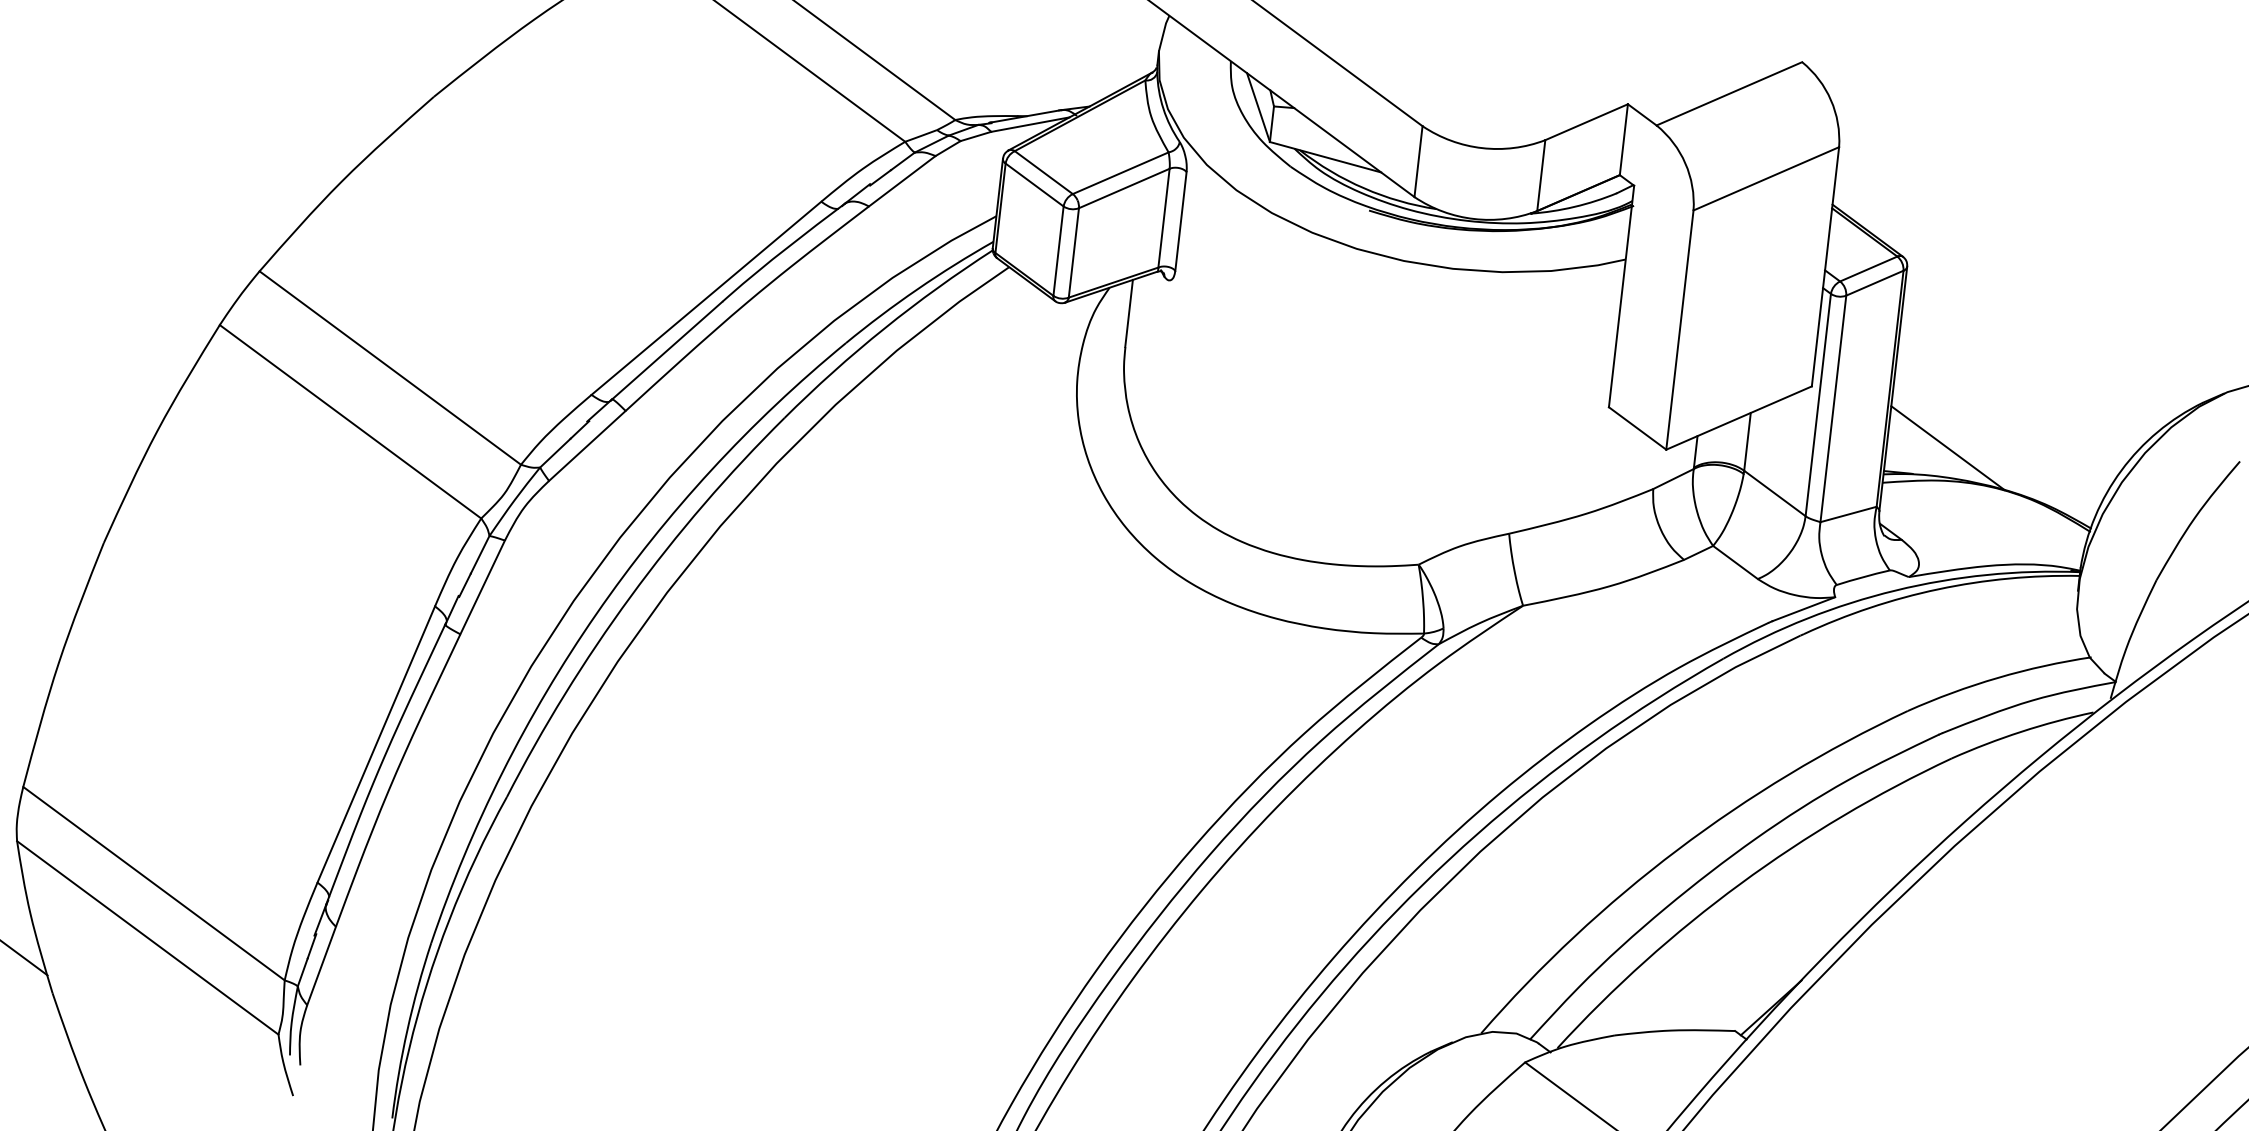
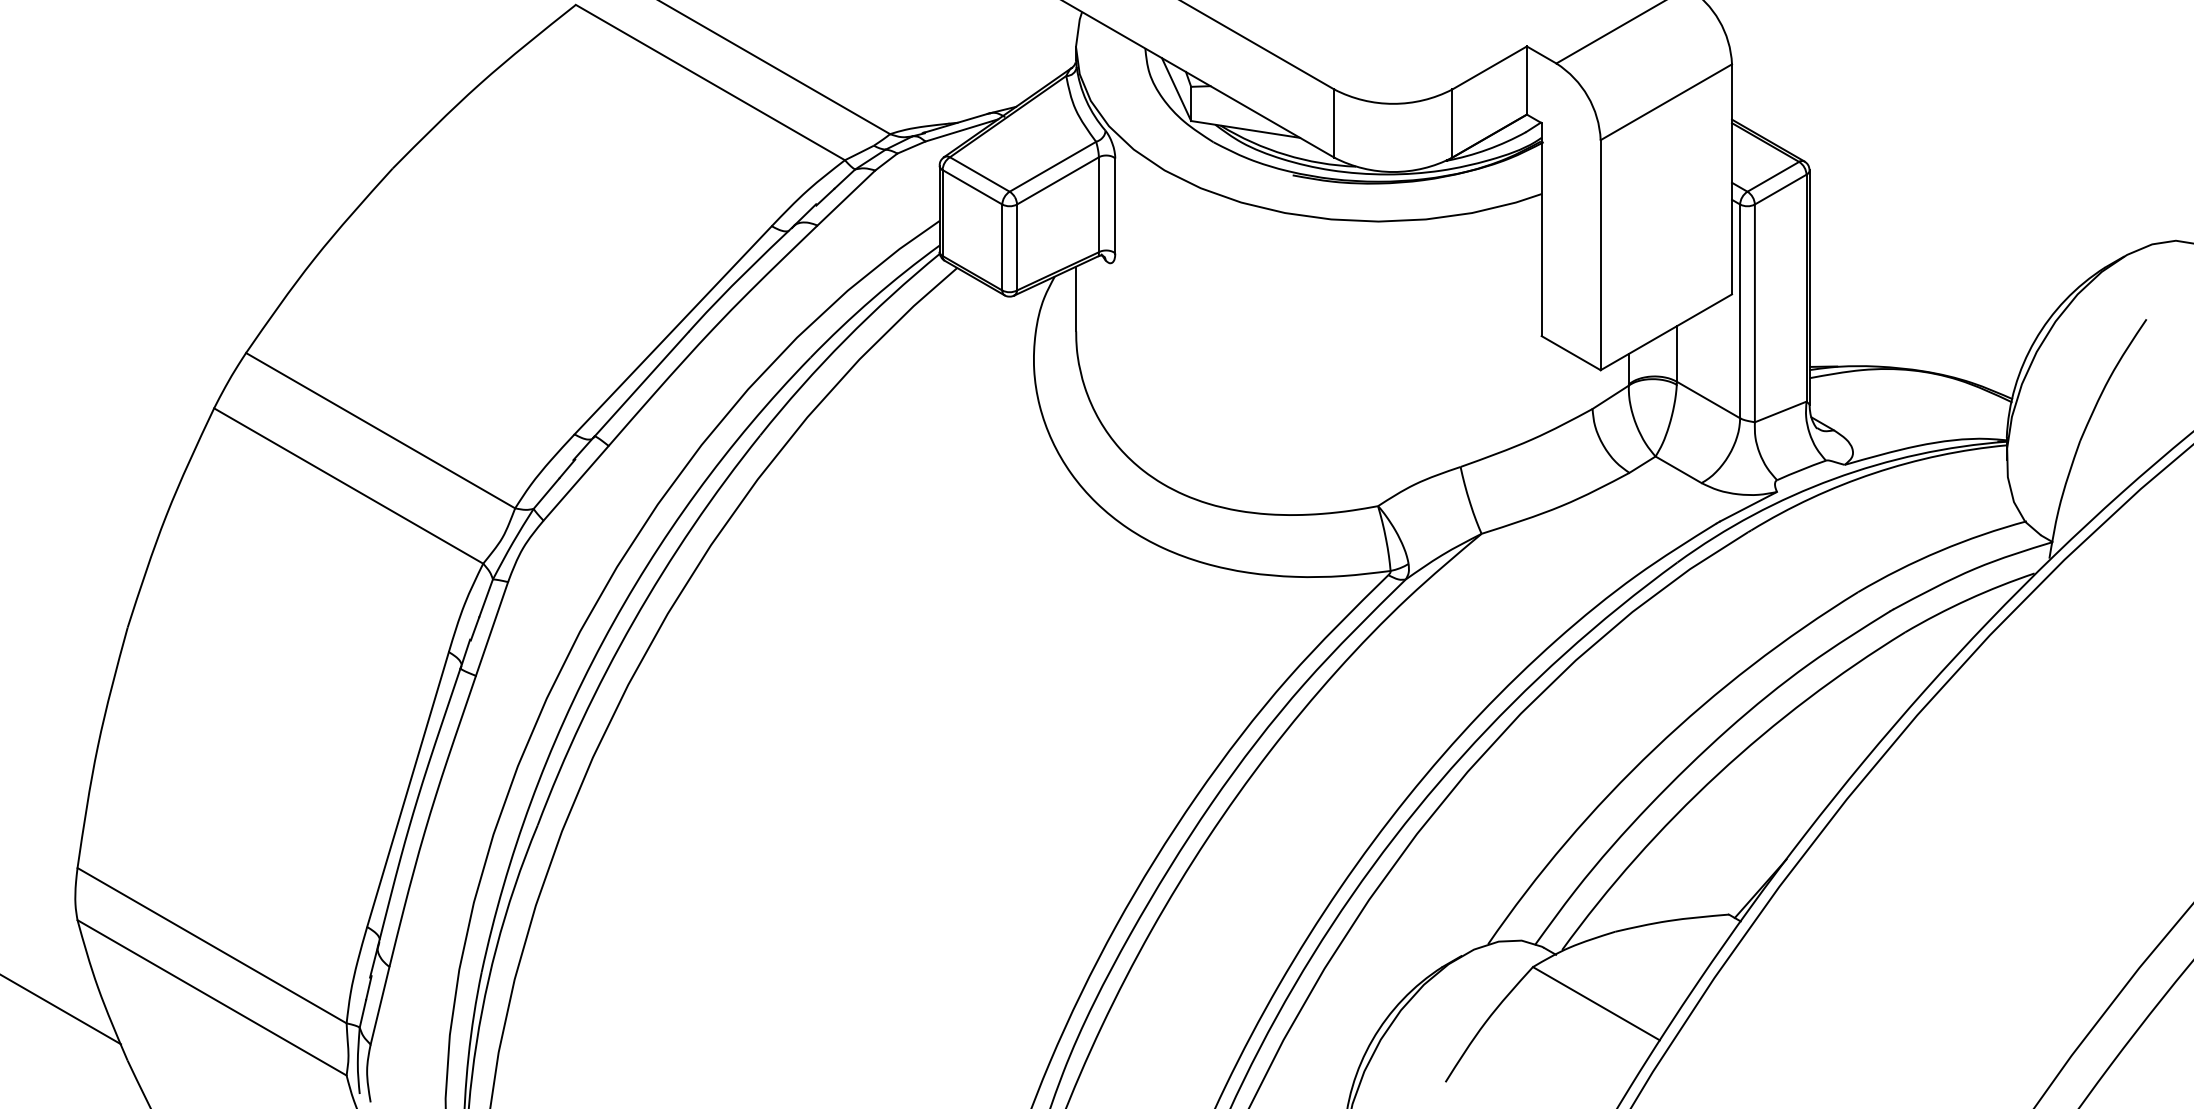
line: (1947, 447) -> (1867, 337), removed

